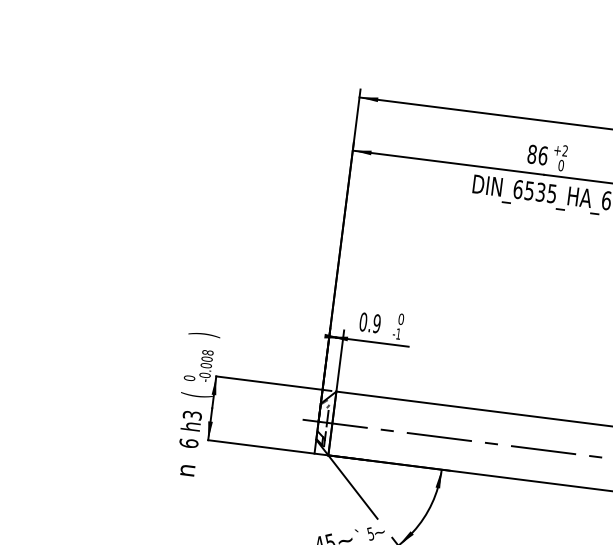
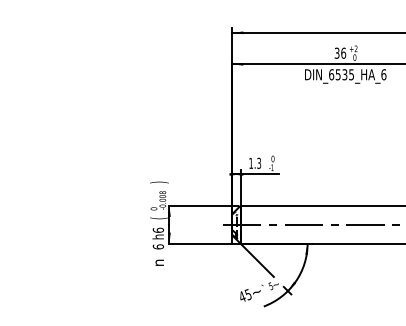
text: (531, 152) -> (336, 52), 86 -> 36
text: (370, 321) -> (255, 162), 0.9 -> 1.3
text: (191, 413) -> (157, 229), h3 -> h6

